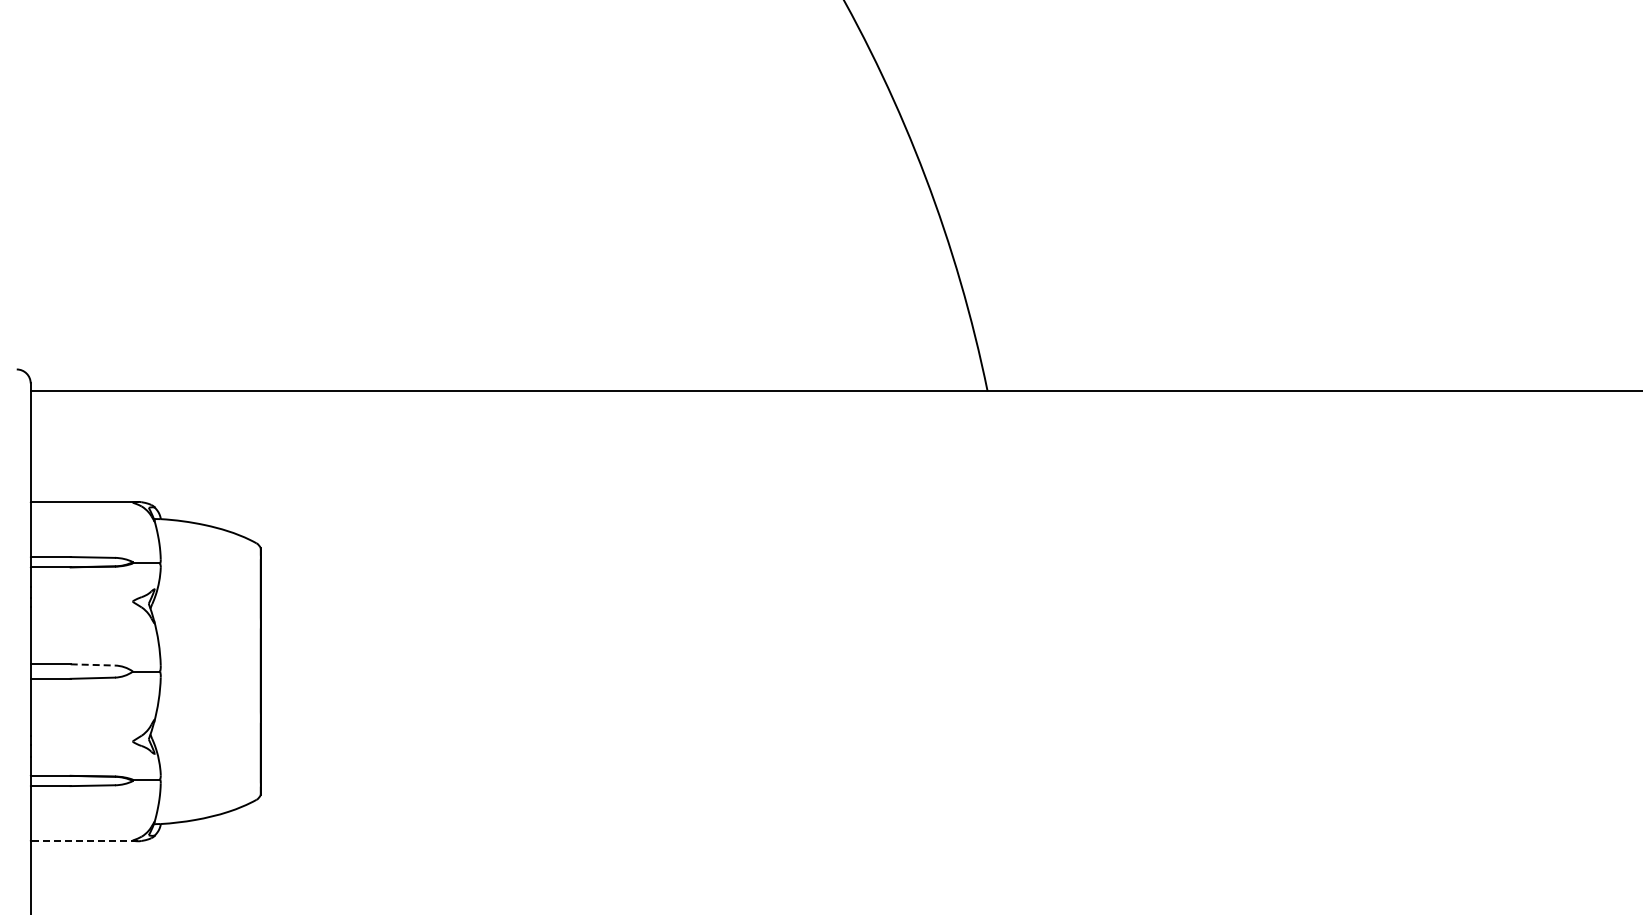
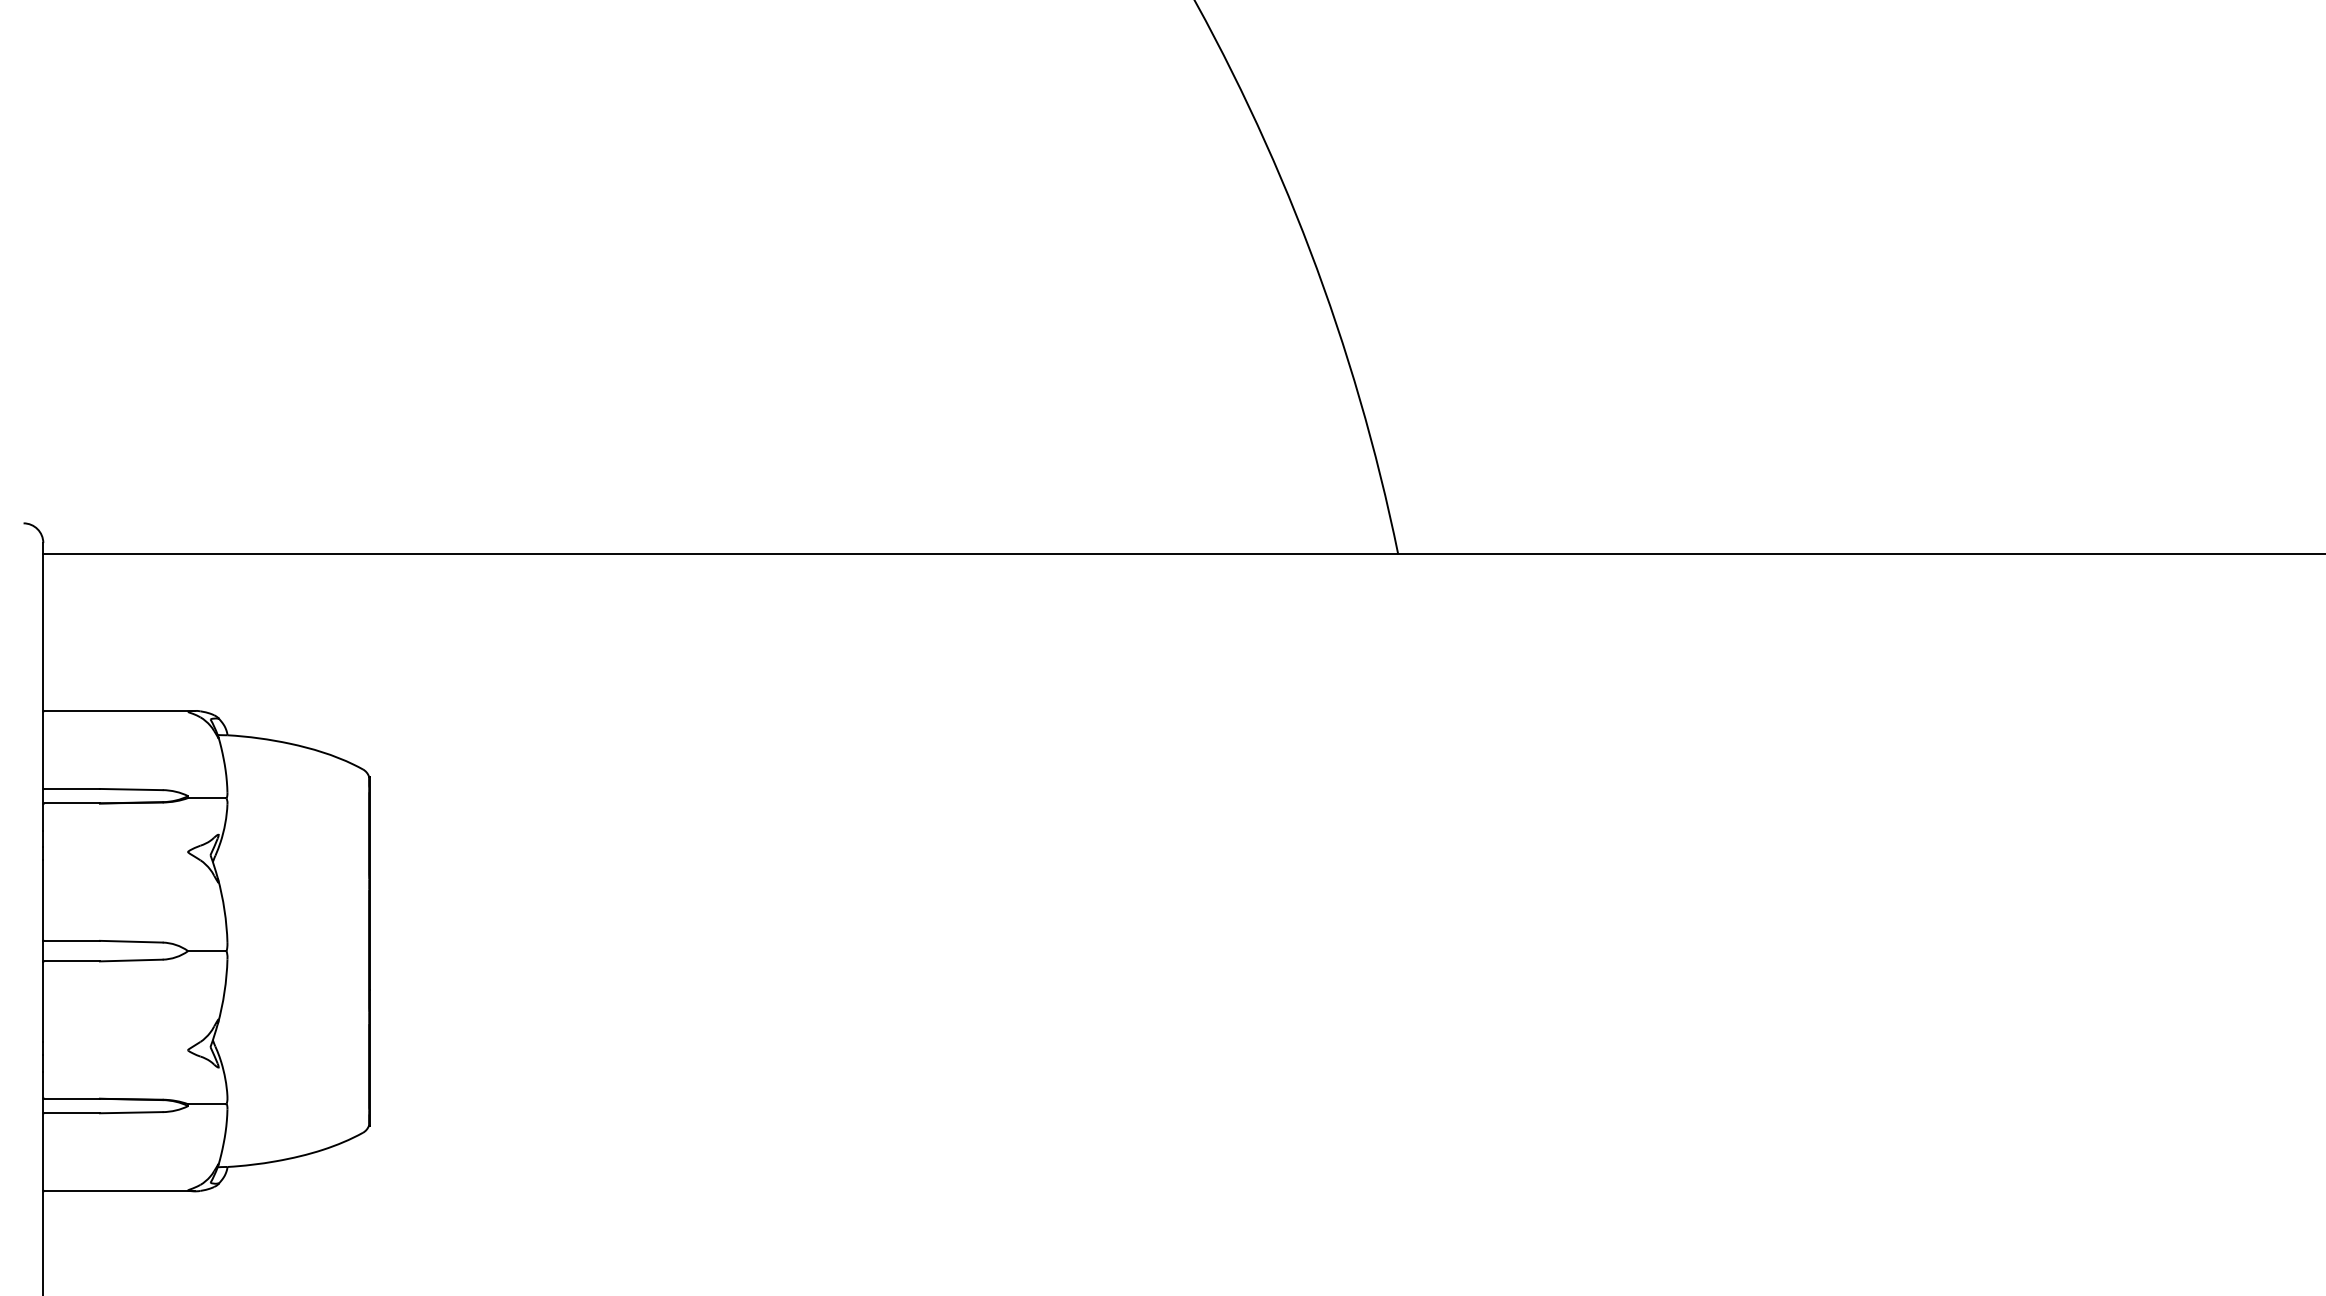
line: (93, 664) -> (132, 941), dashed -> solid
line: (85, 841) -> (120, 1191), dashed -> solid

